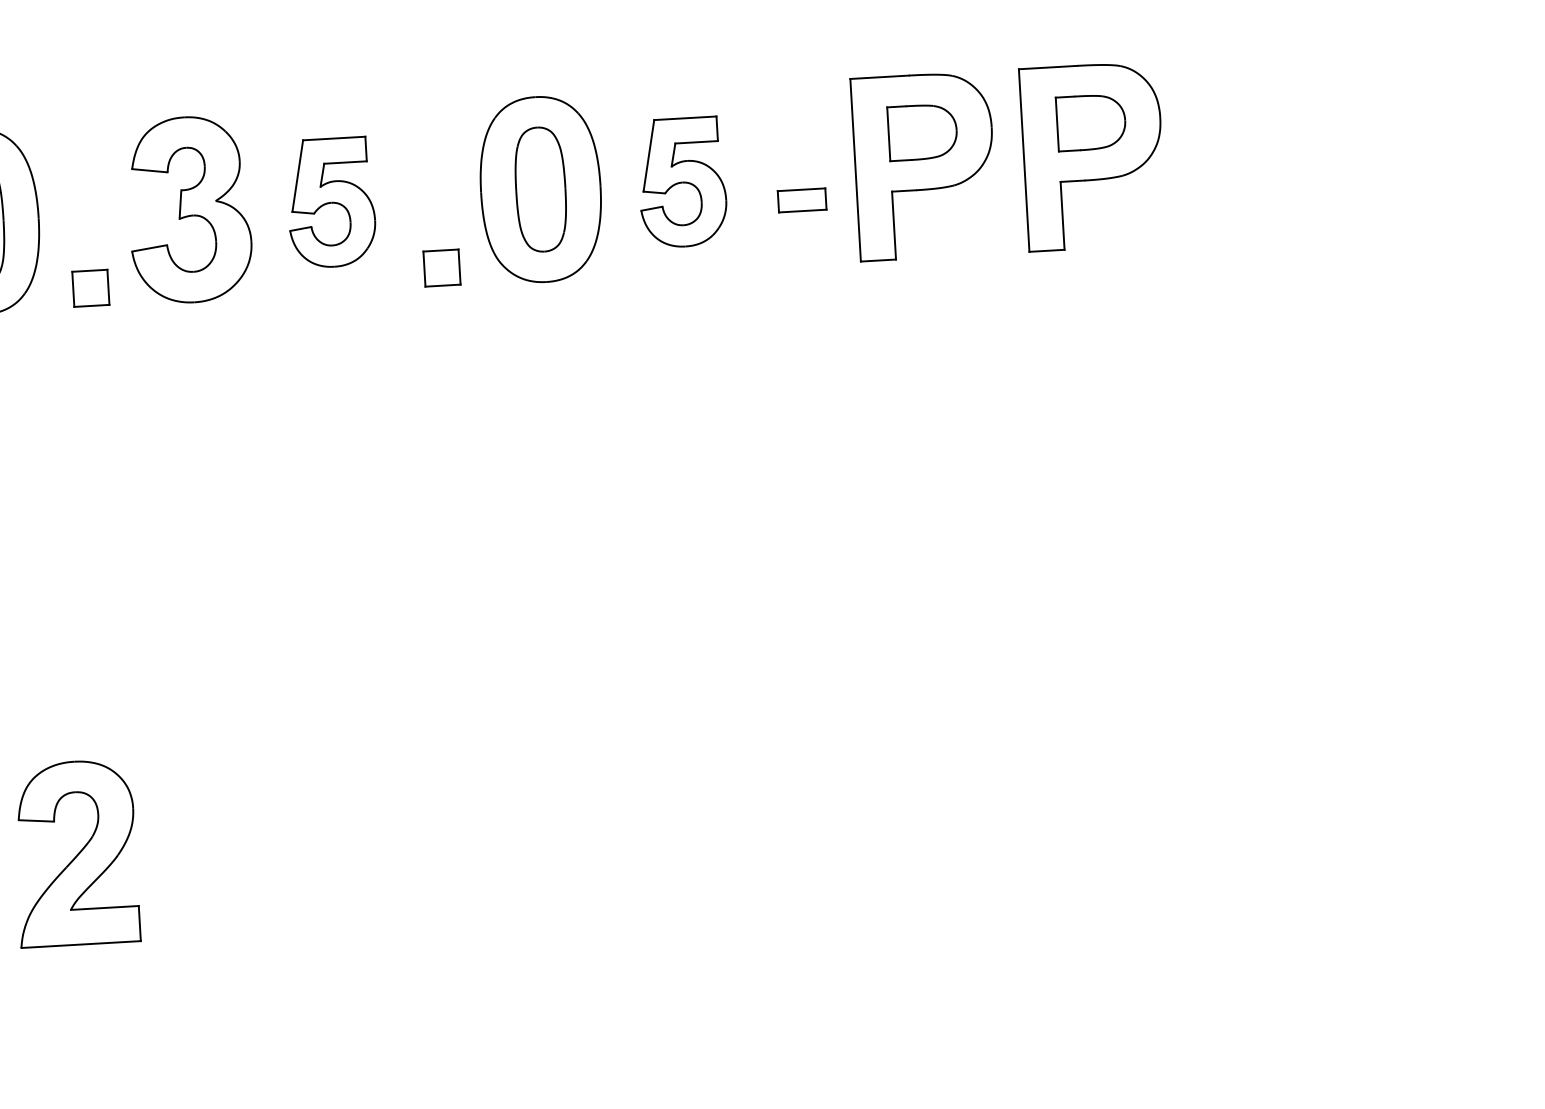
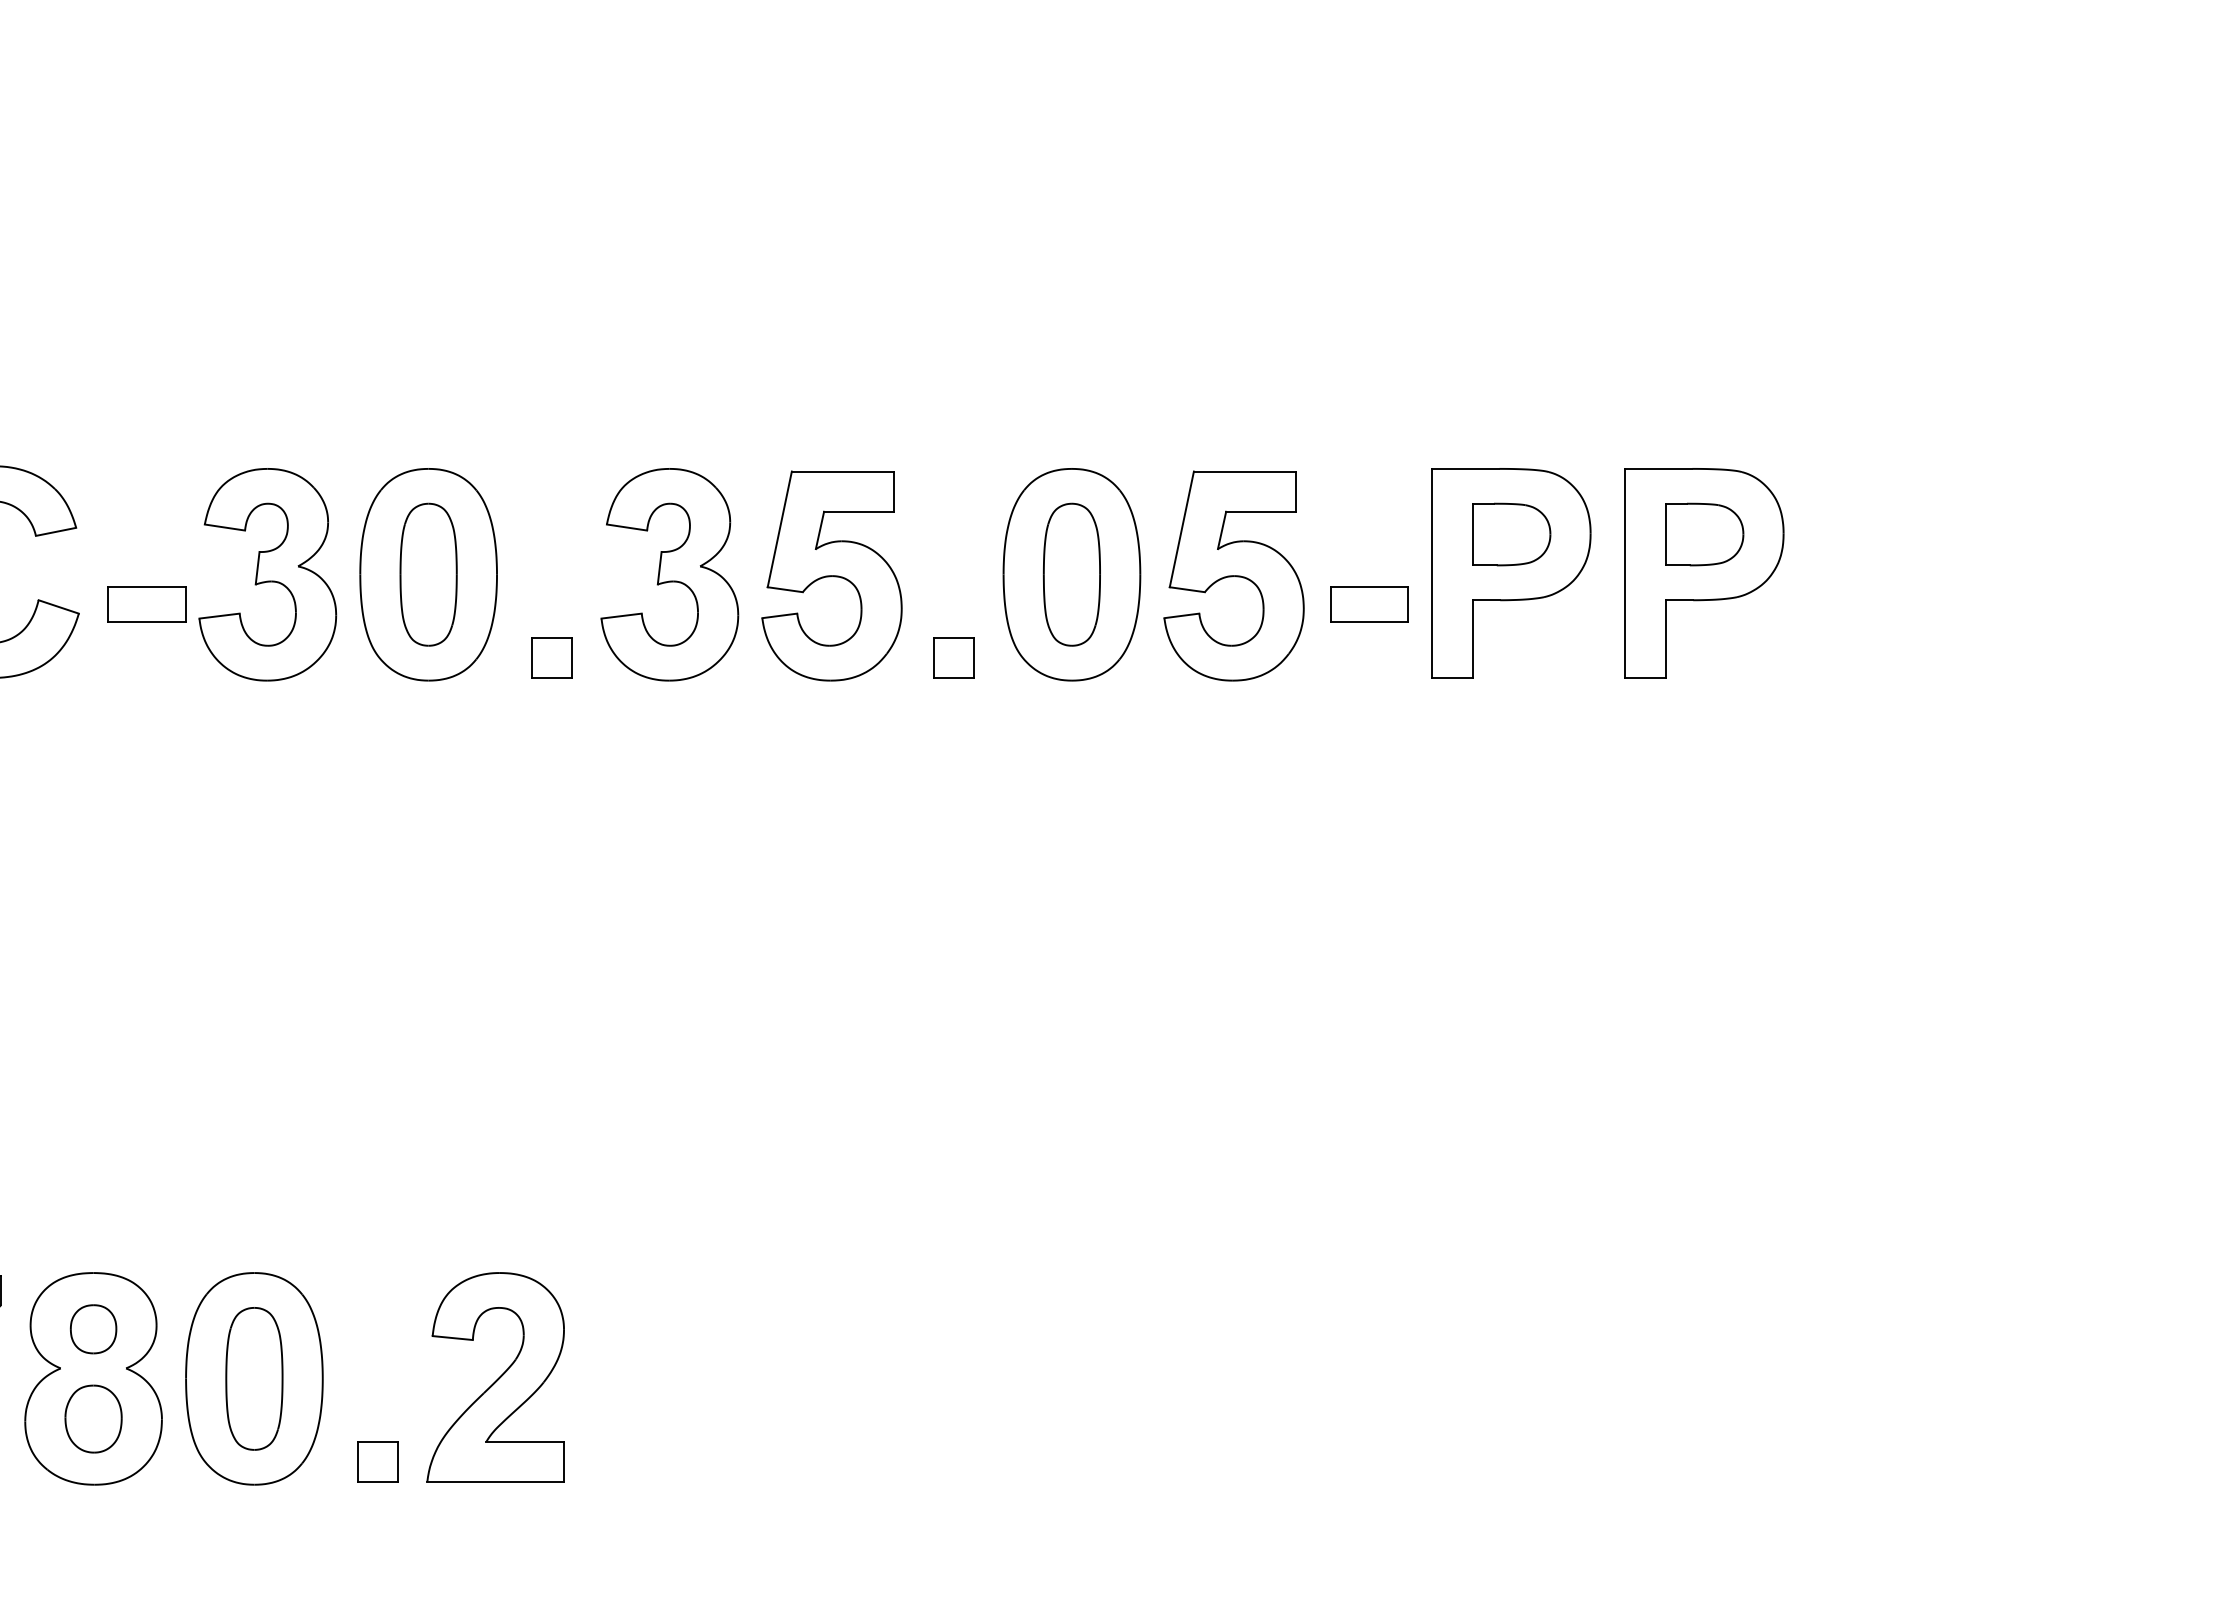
part: (681, 182) -> (1233, 575), size x1.43
part: (802, 200) -> (1369, 604), size x1.43
part: (330, 202) -> (831, 575), size x1.43
part: (75, 853) -> (495, 1377), moved

